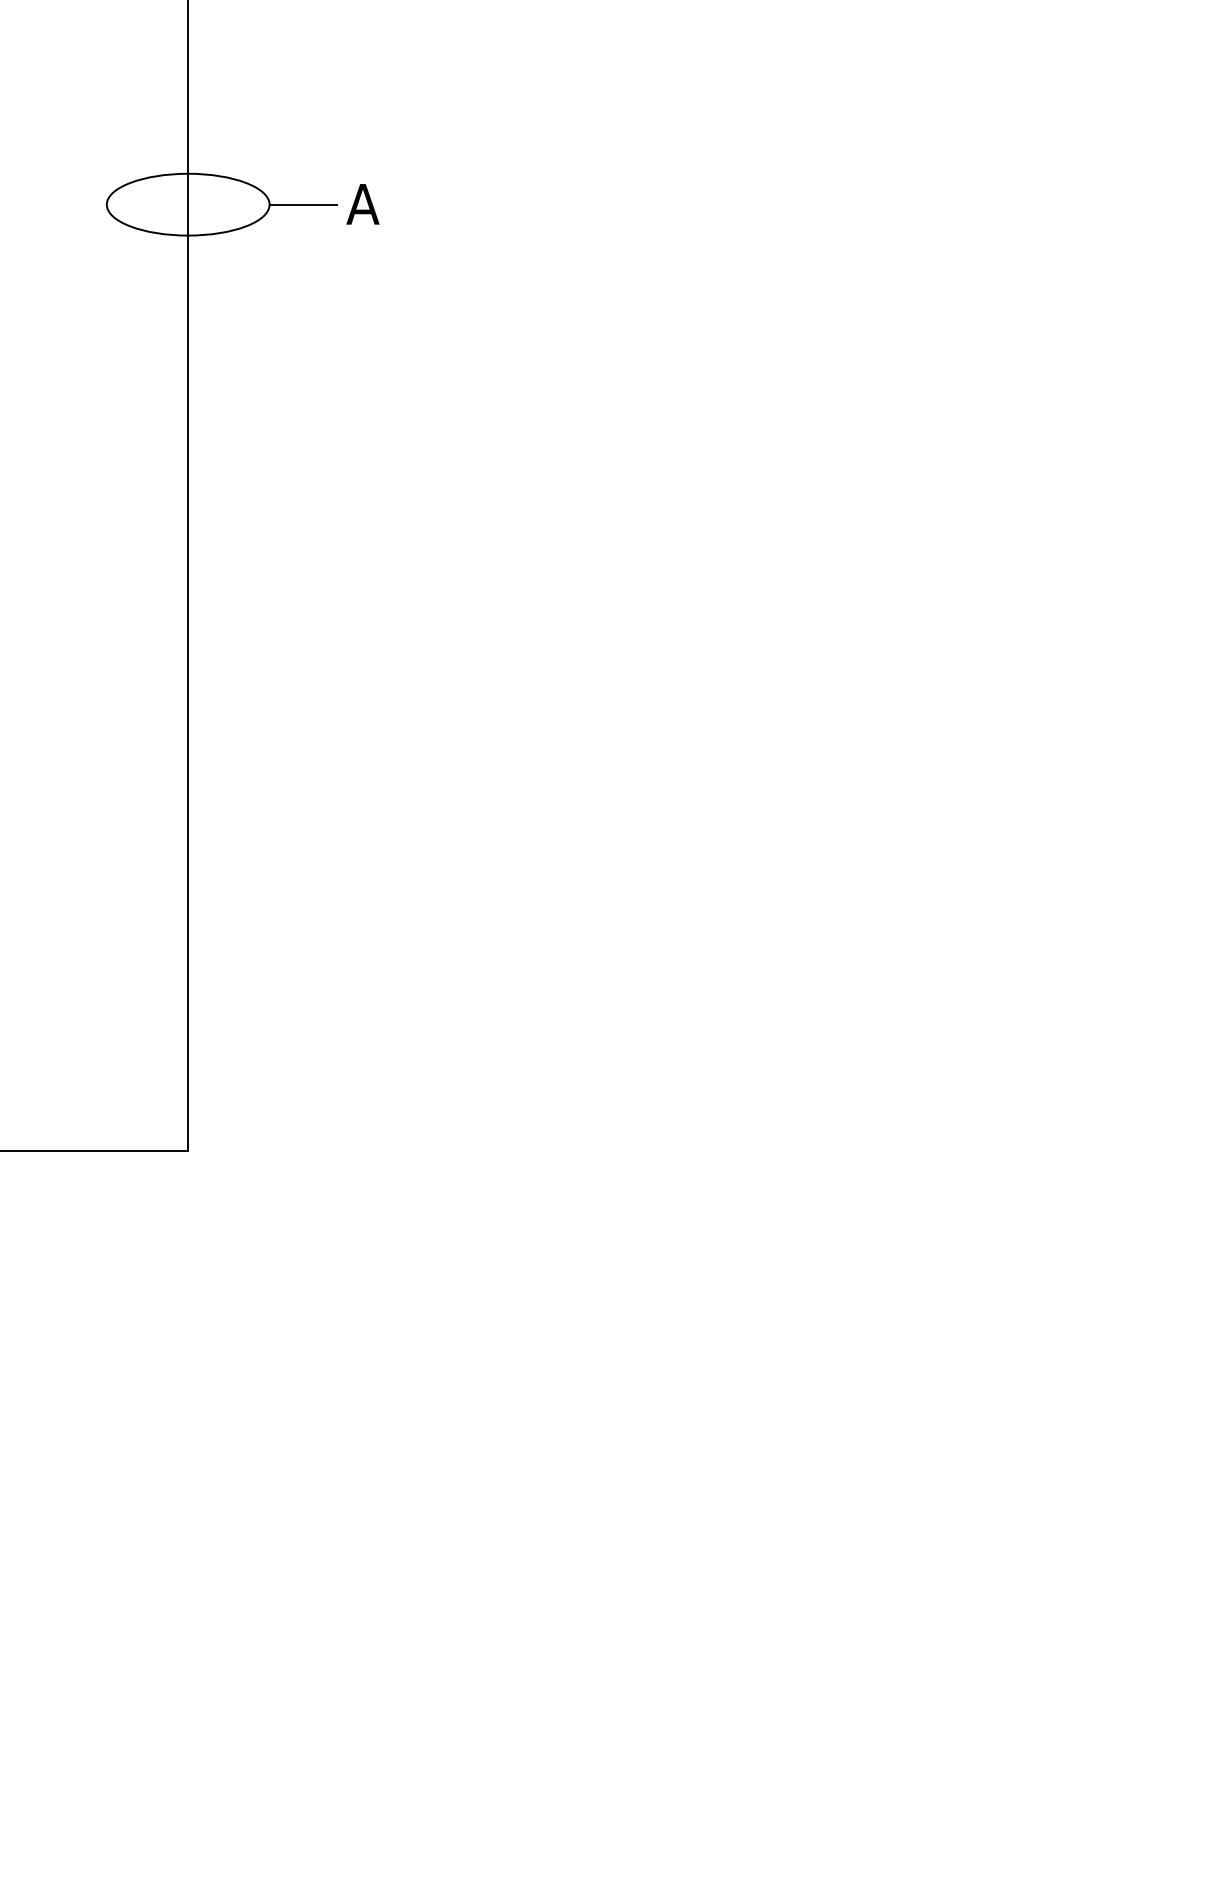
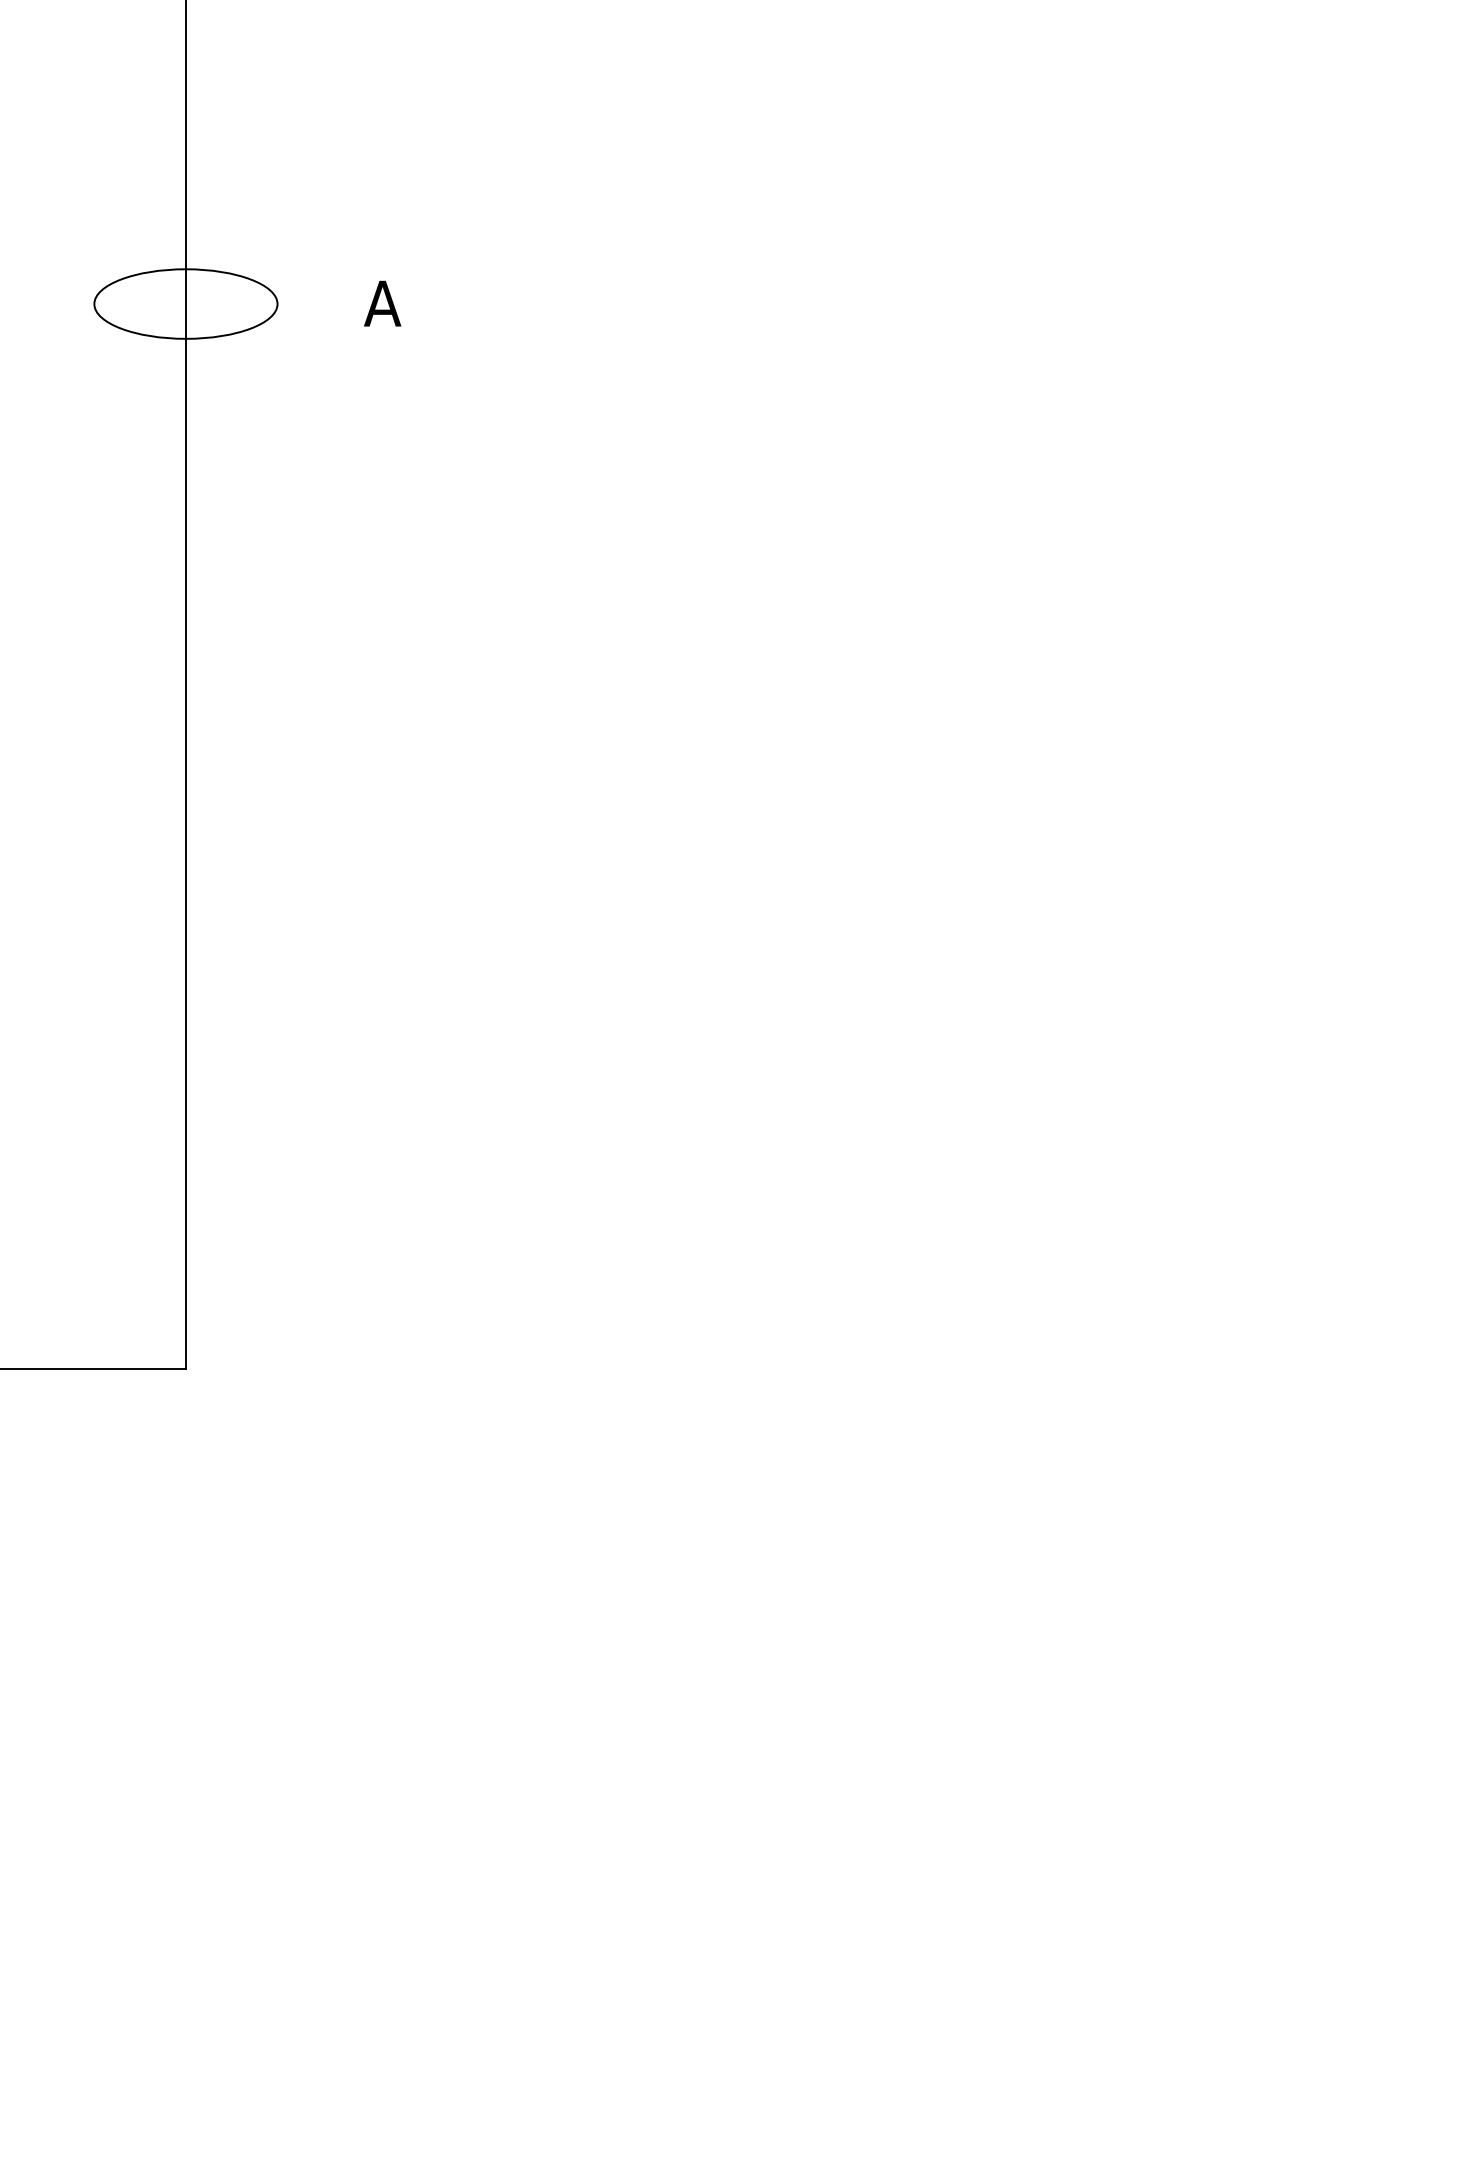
line: (303, 205) -> (315, 304), removed

